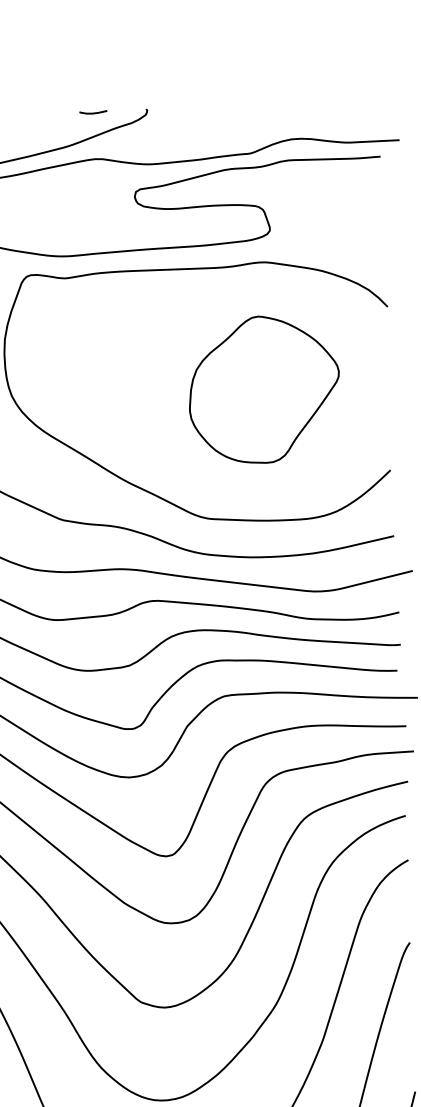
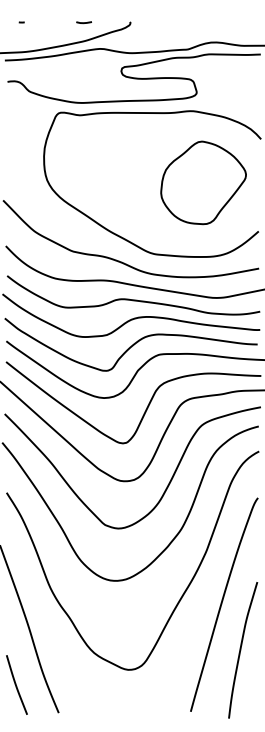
curve: (92, 112) -> (83, 22), moved
part: (264, 388) -> (203, 182), moved

